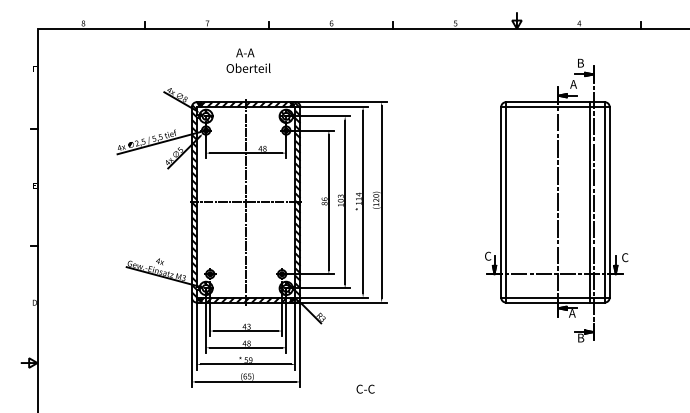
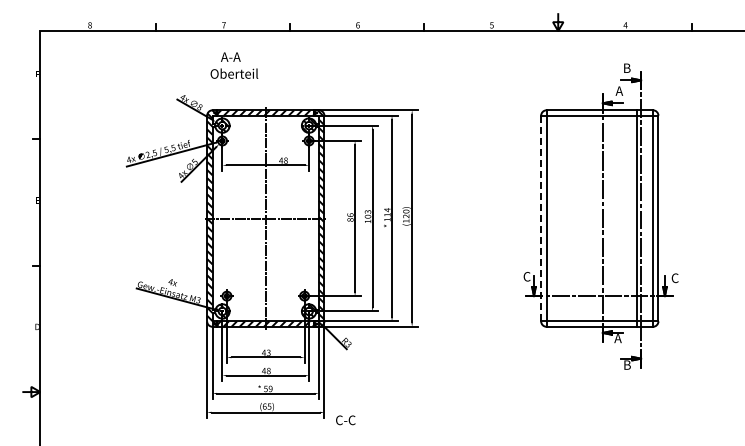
text: (248, 60) -> (234, 65), moved
line: (501, 202) -> (541, 218), solid -> dashed
text: (365, 389) -> (345, 420), moved

